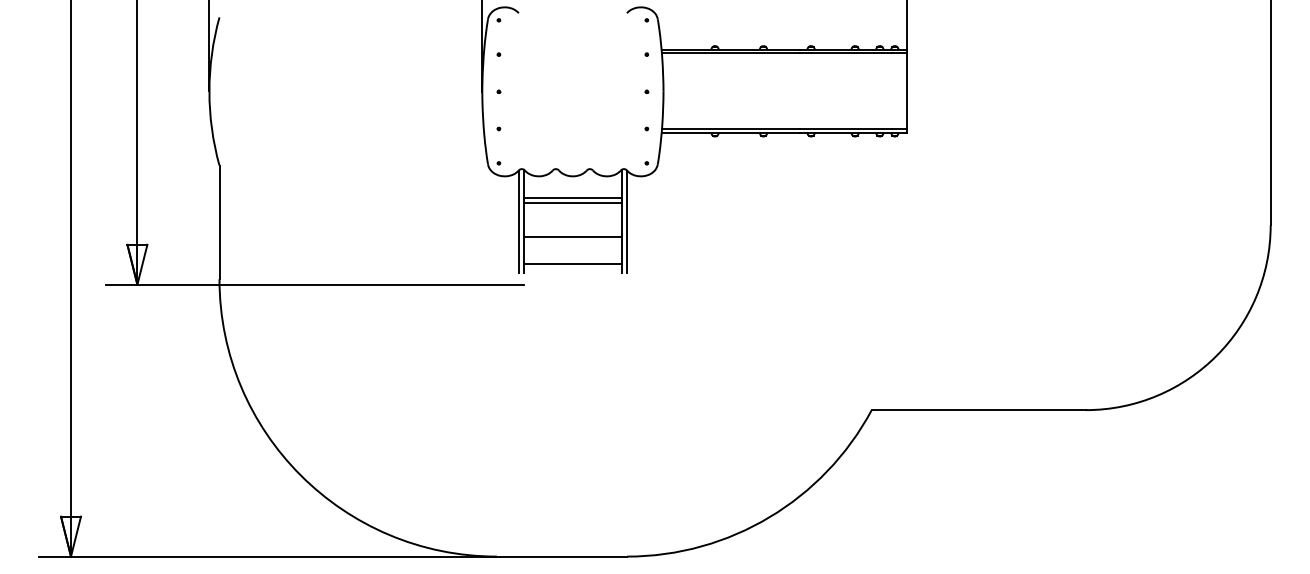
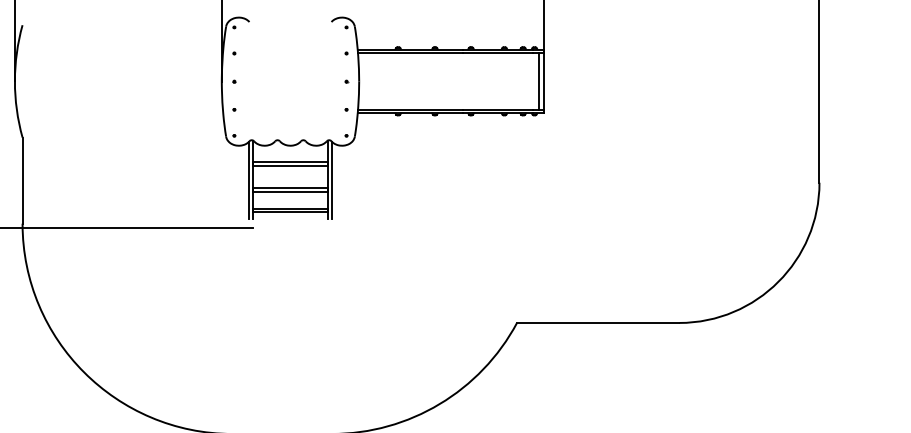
line: (900, 91) -> (538, 81), added
line: (572, 231) -> (290, 187), added
line: (572, 259) -> (290, 208), added

